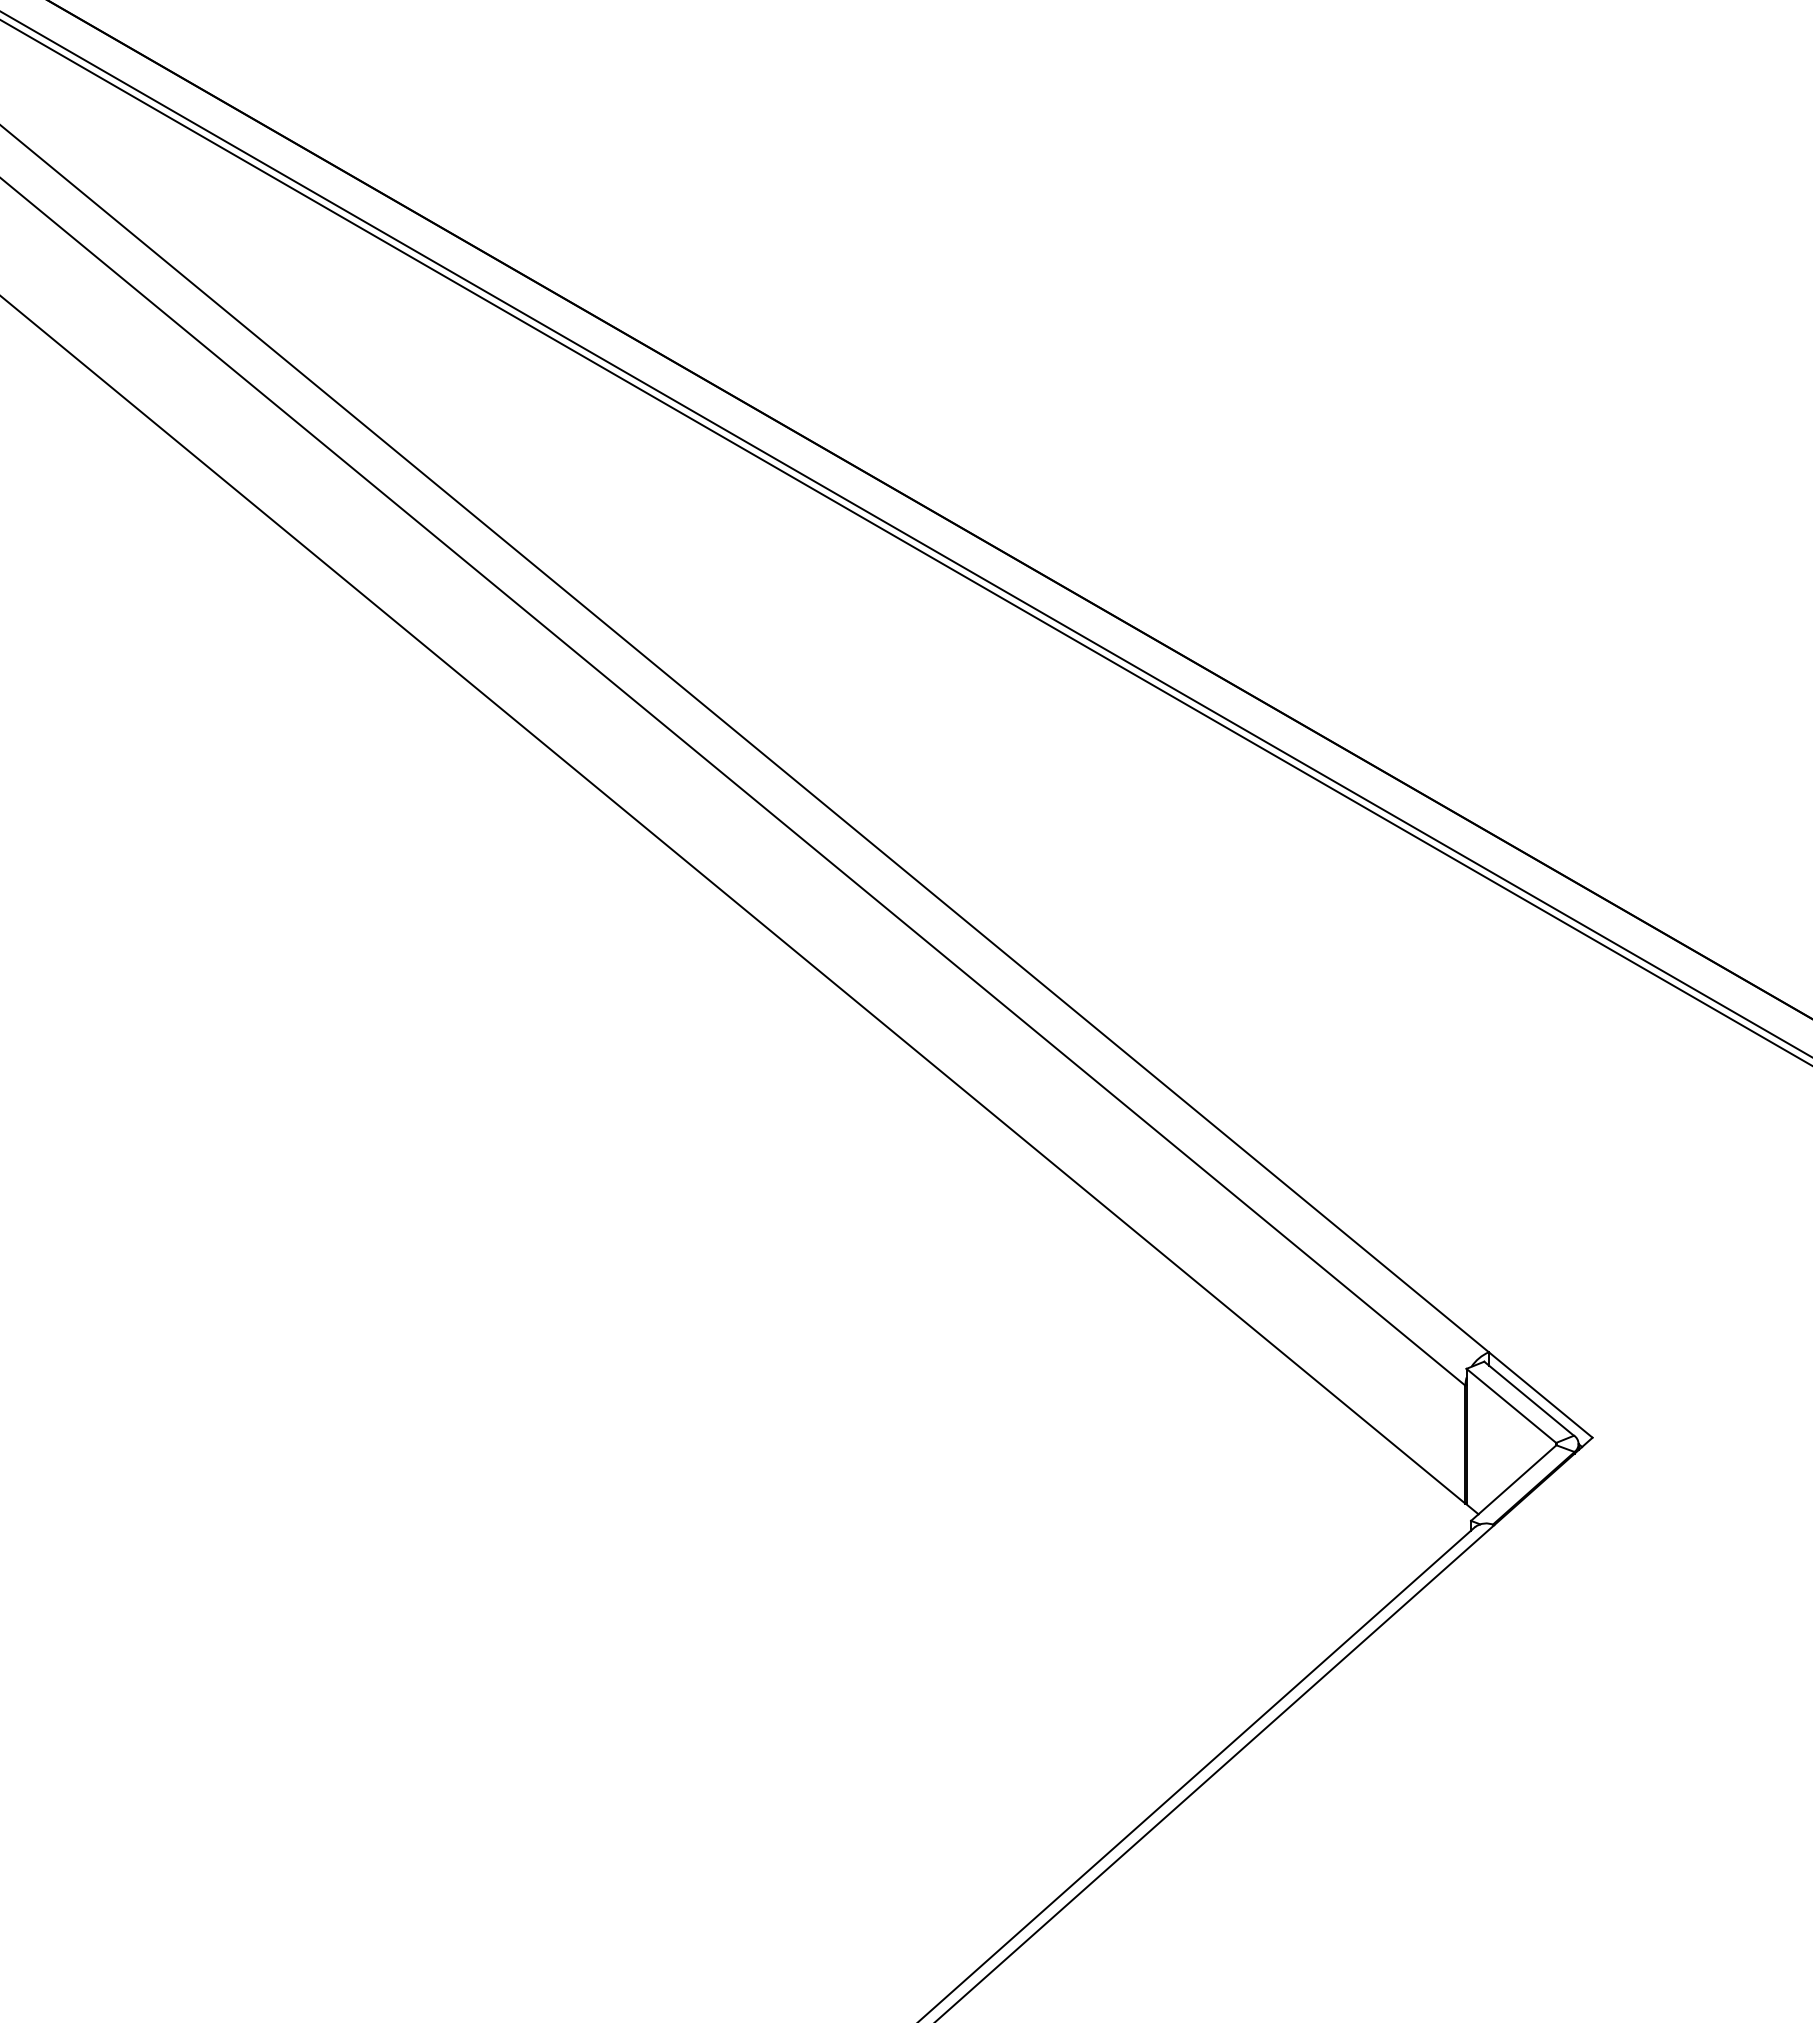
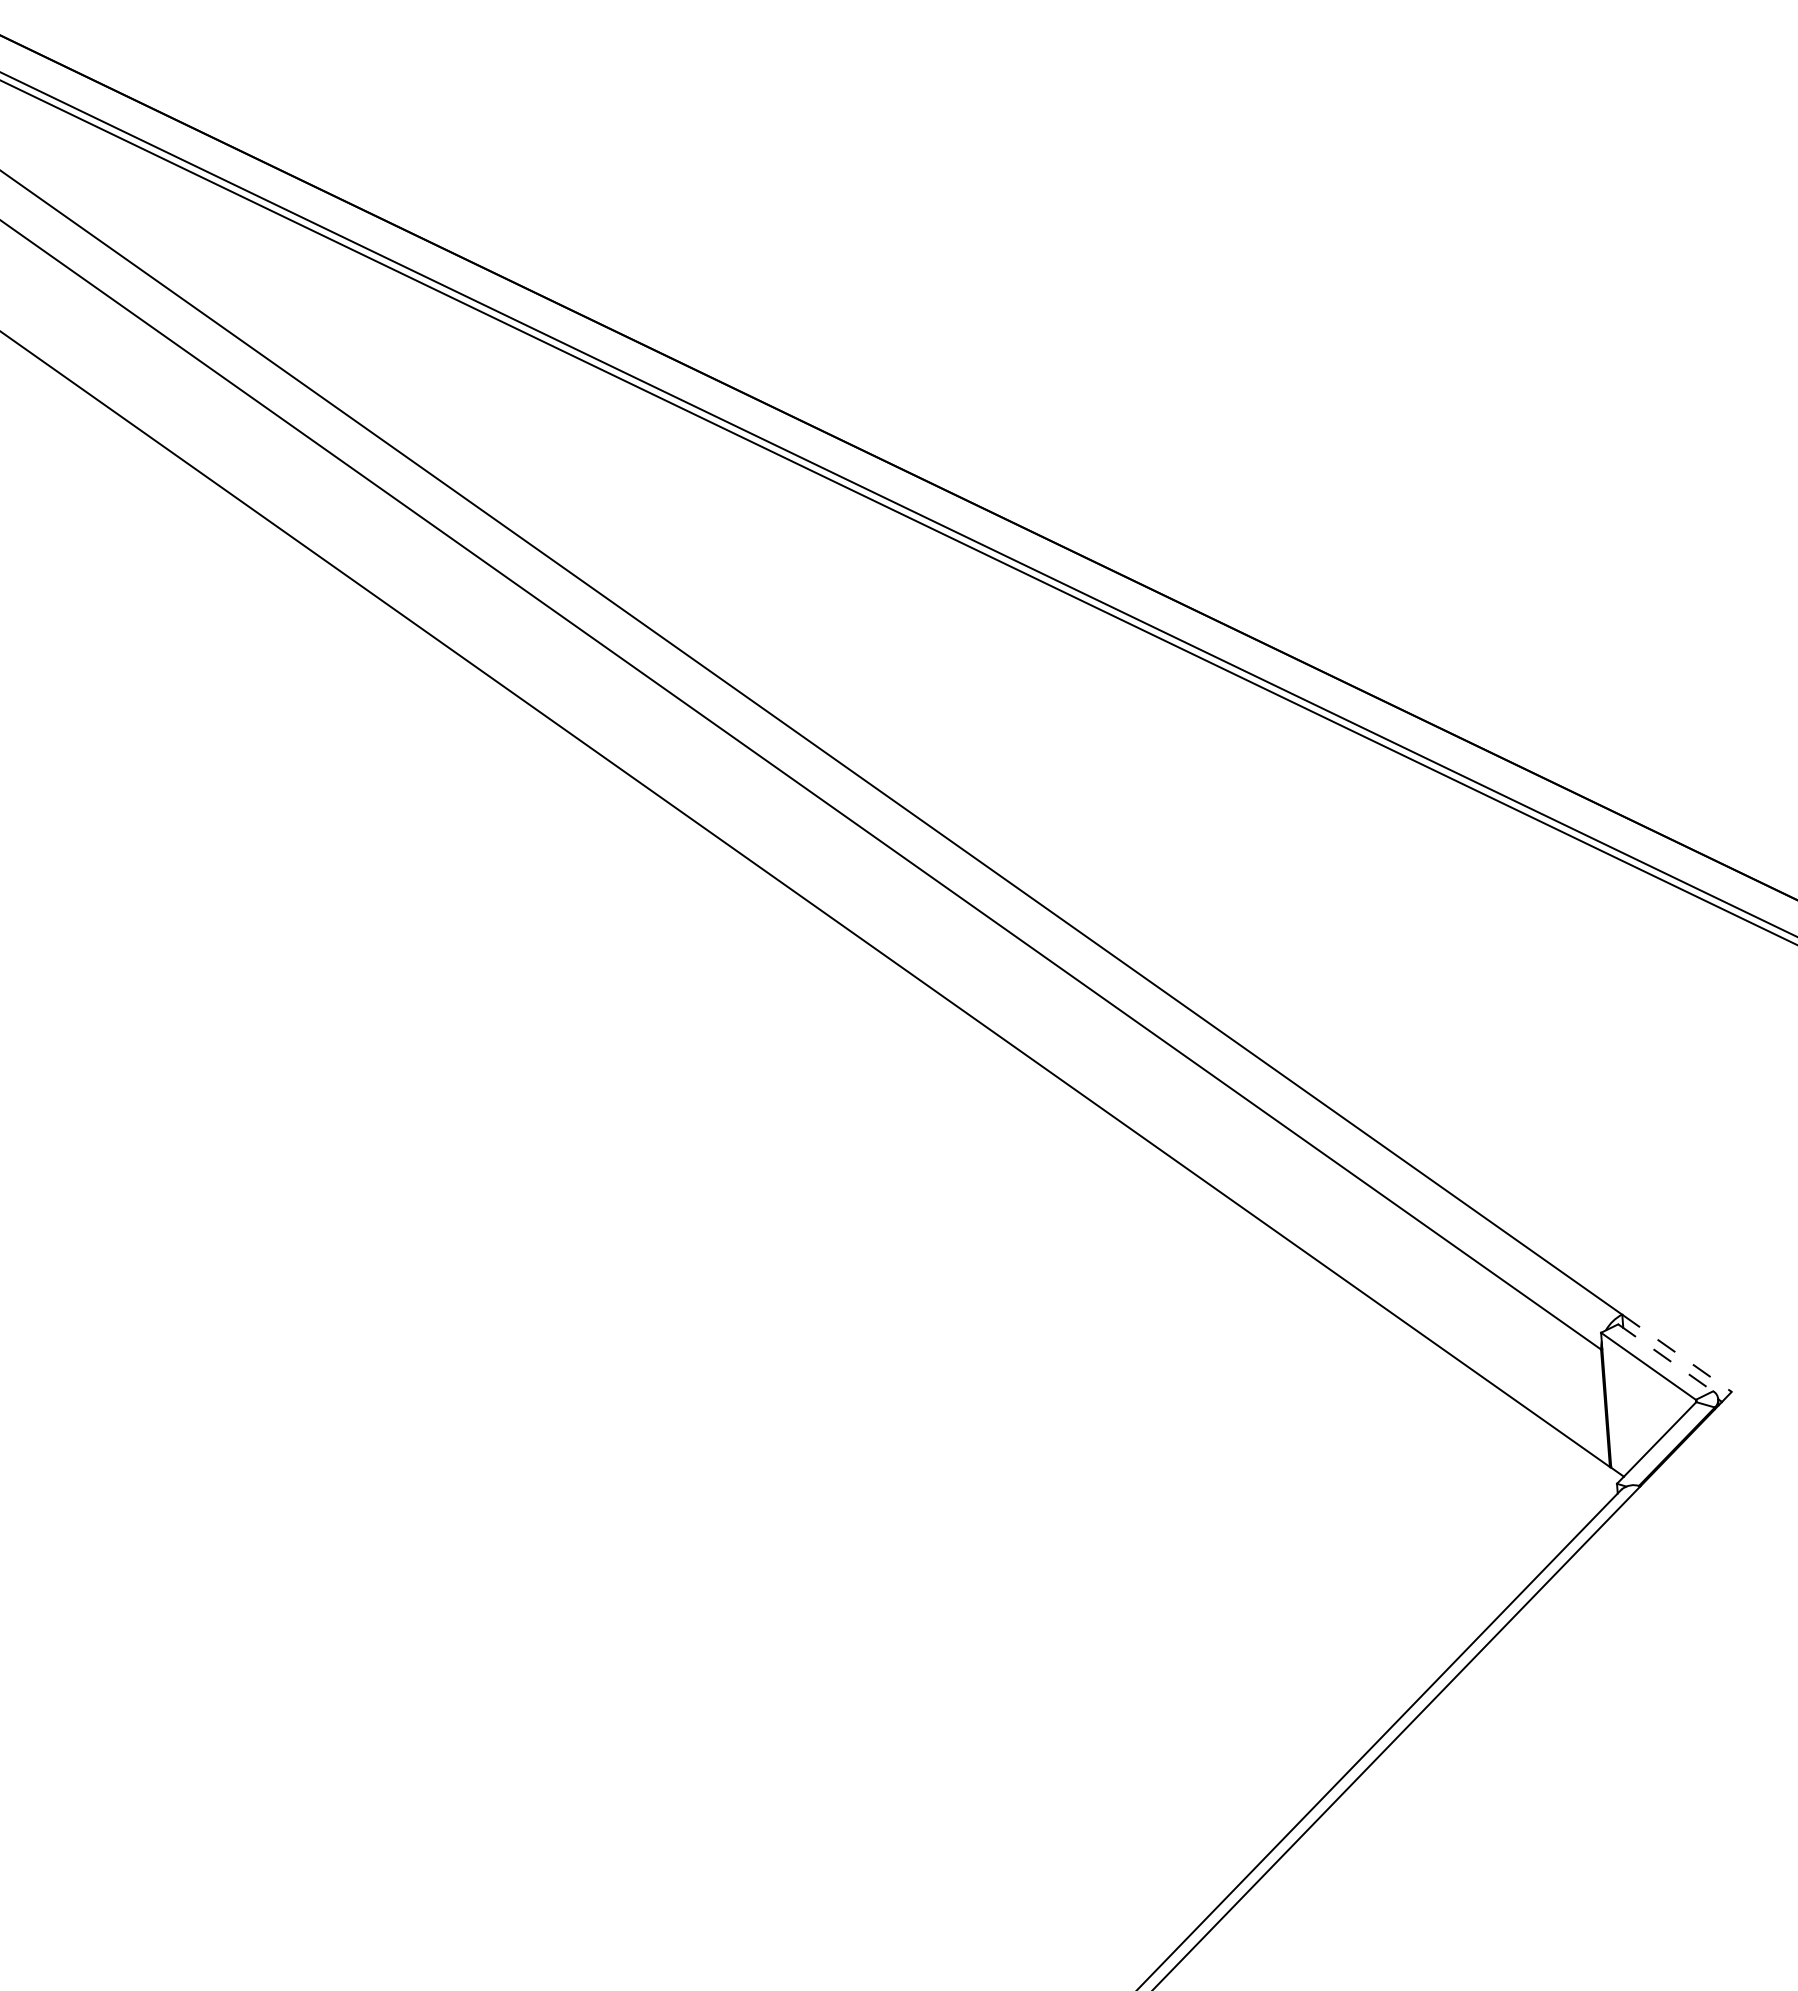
line: (1541, 1395) -> (1677, 1353), solid -> dashed
line: (1529, 1399) -> (1666, 1358), solid -> dashed

